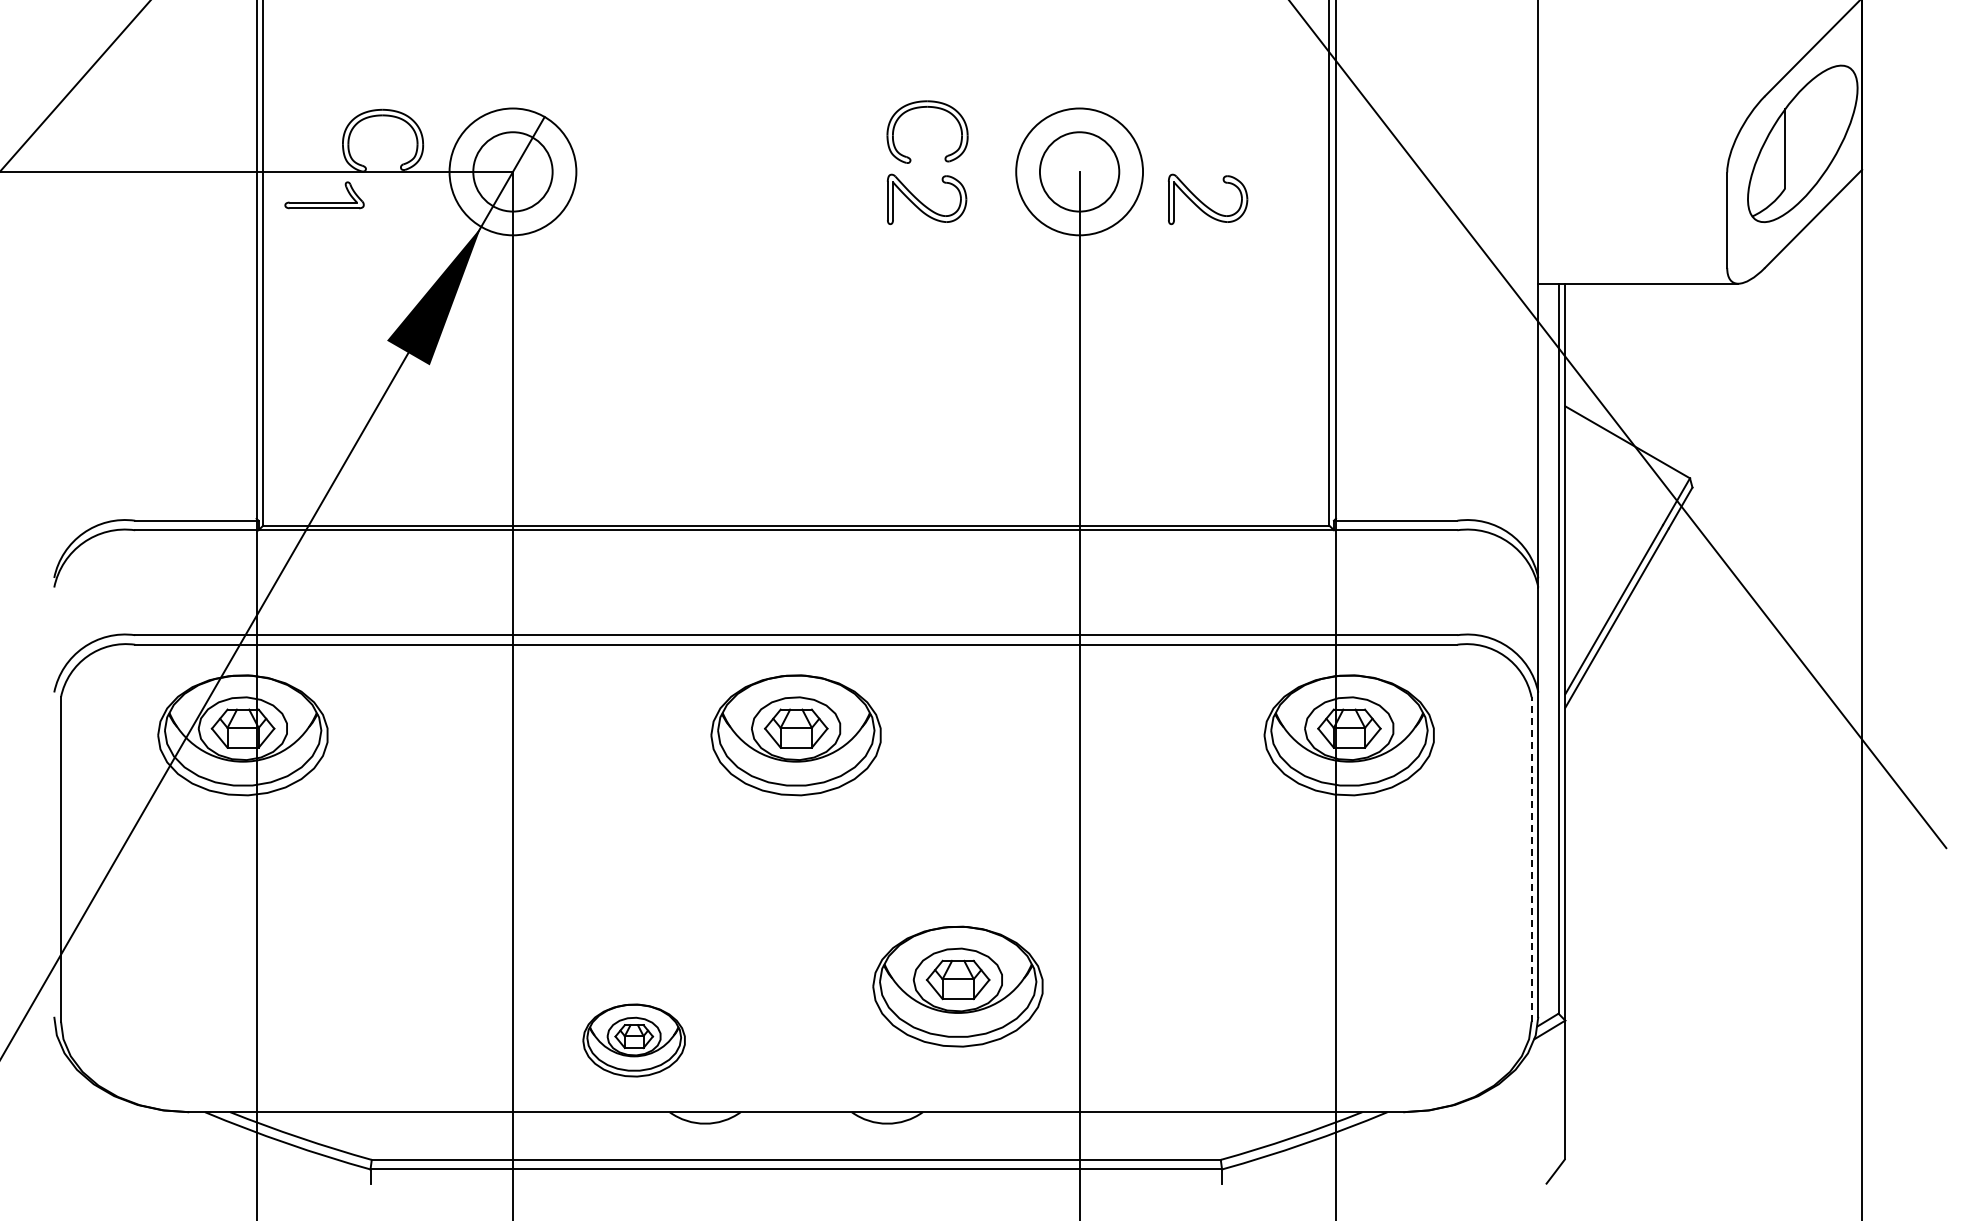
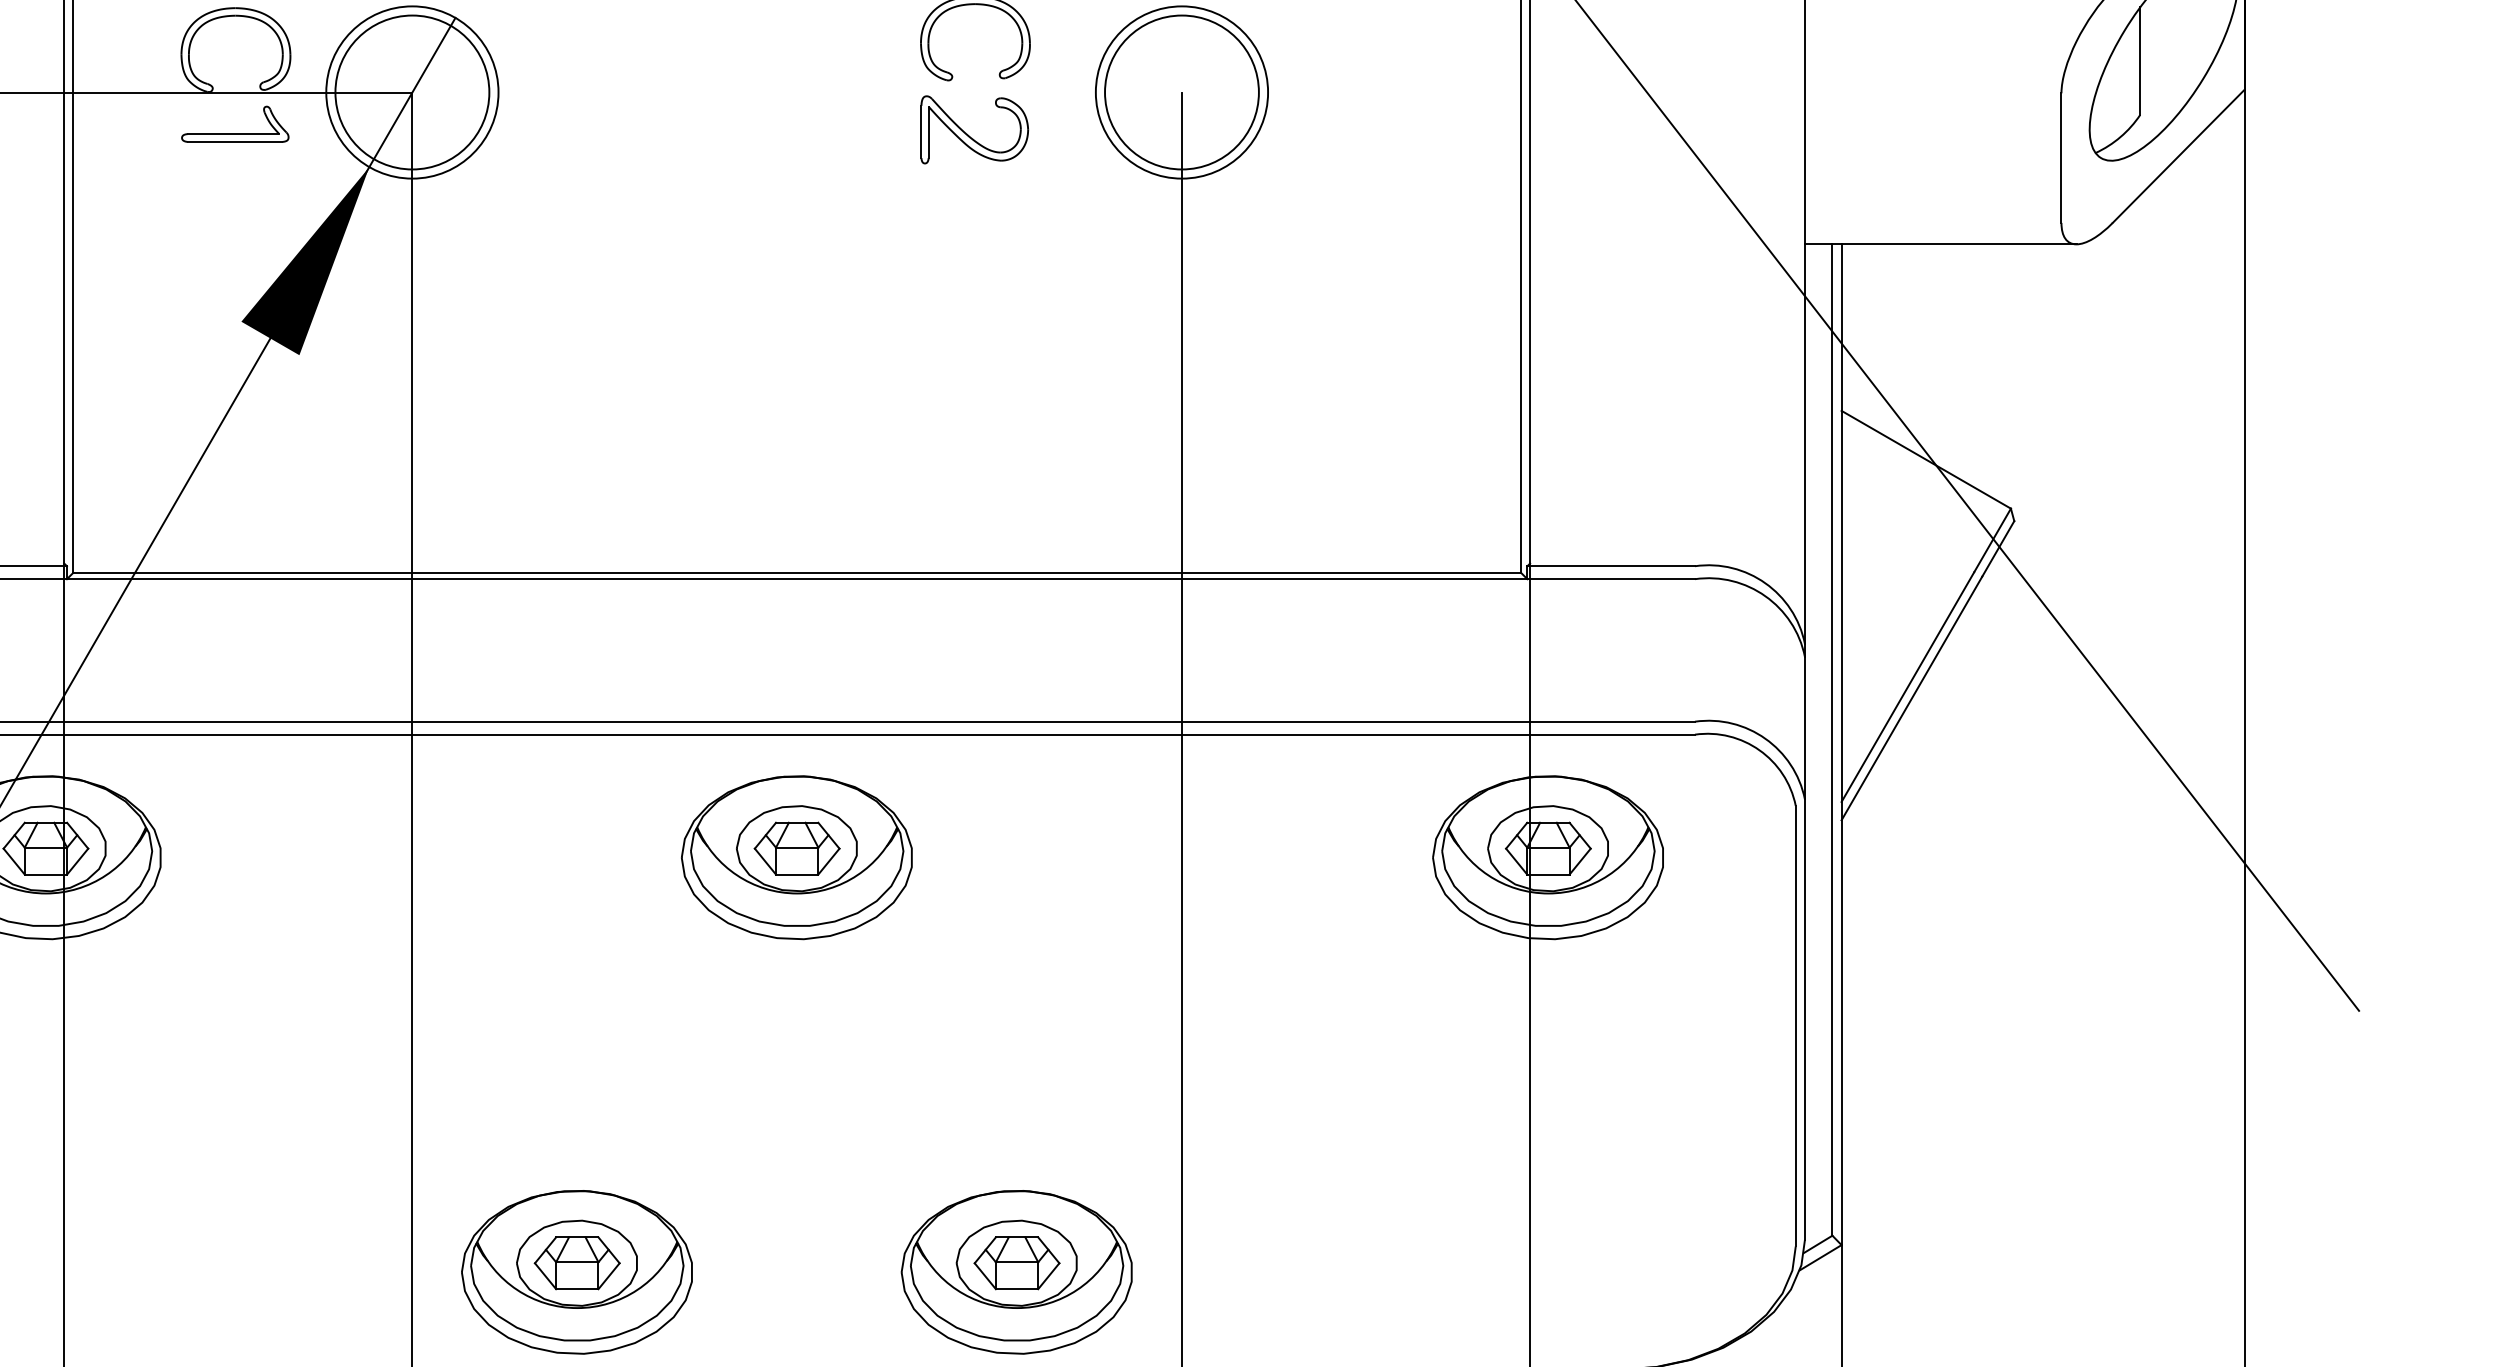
circle: (512, 171) -> (411, 91), size x1.43
circle: (1079, 171) -> (1181, 91), size x1.43
part: (324, 202) -> (235, 134), moved
part: (1203, 202) -> (1350, 134), removed
line: (1531, 858) -> (1795, 1024), dashed -> solid
part: (957, 986) -> (1016, 1272), moved
part: (633, 1040) -> (576, 1272), size x1.67

